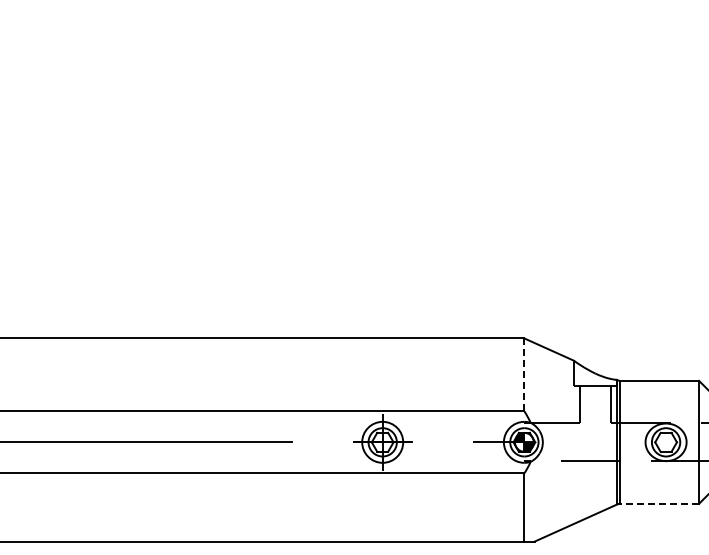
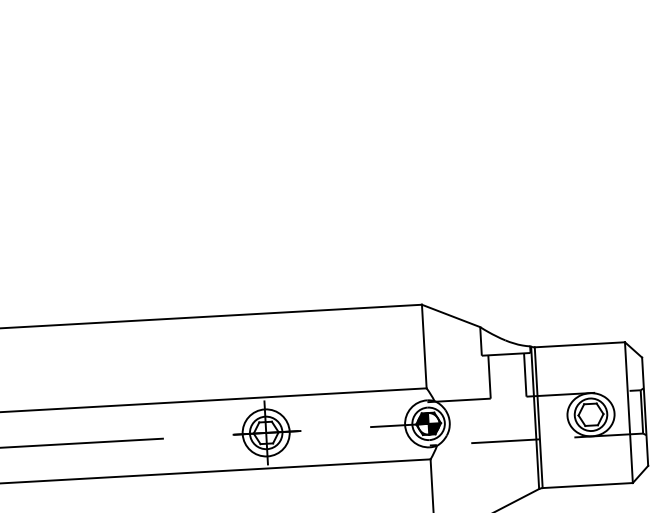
line: (524, 374) -> (424, 346), dashed -> solid
line: (659, 503) -> (587, 485), dashed -> solid

